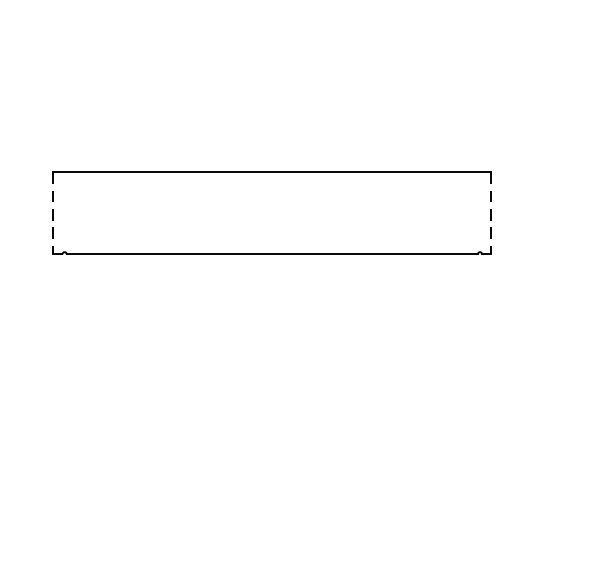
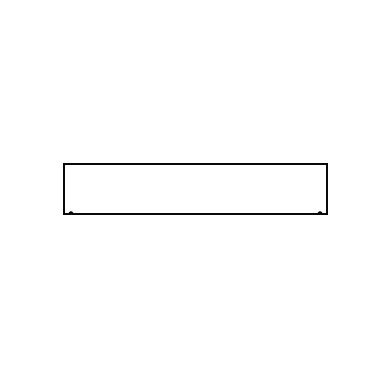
line: (53, 214) -> (64, 189), dashed -> solid
line: (490, 214) -> (326, 189), dashed -> solid

